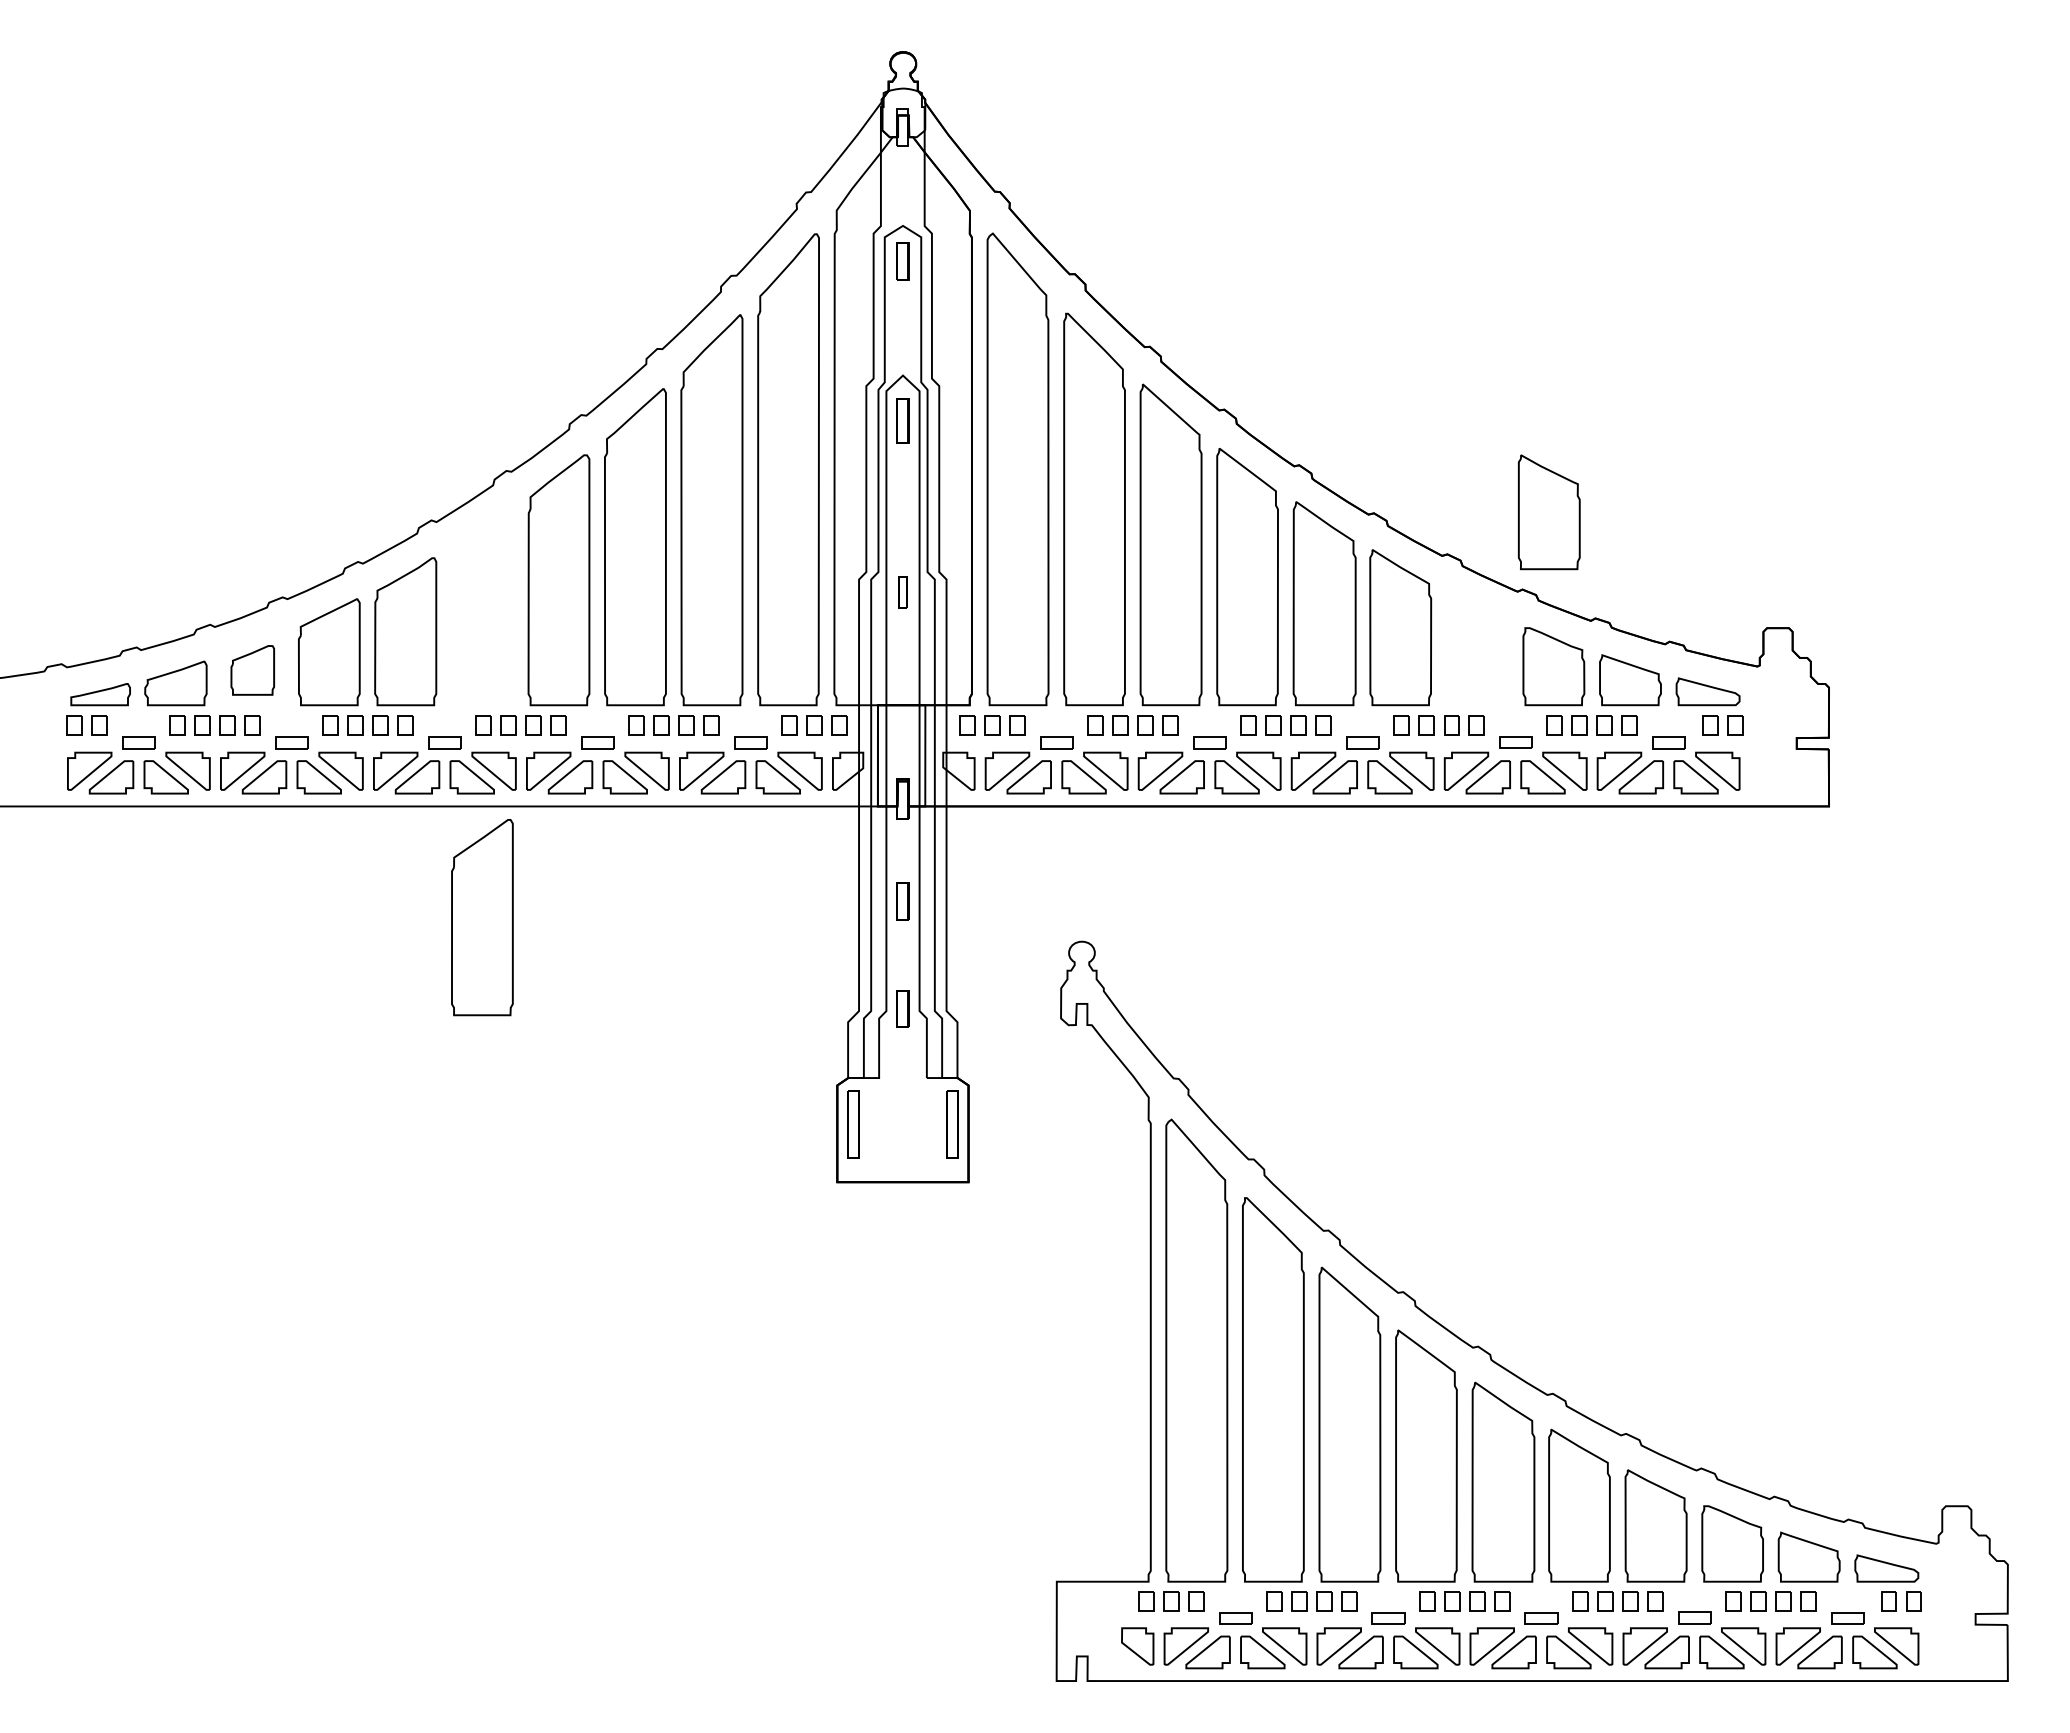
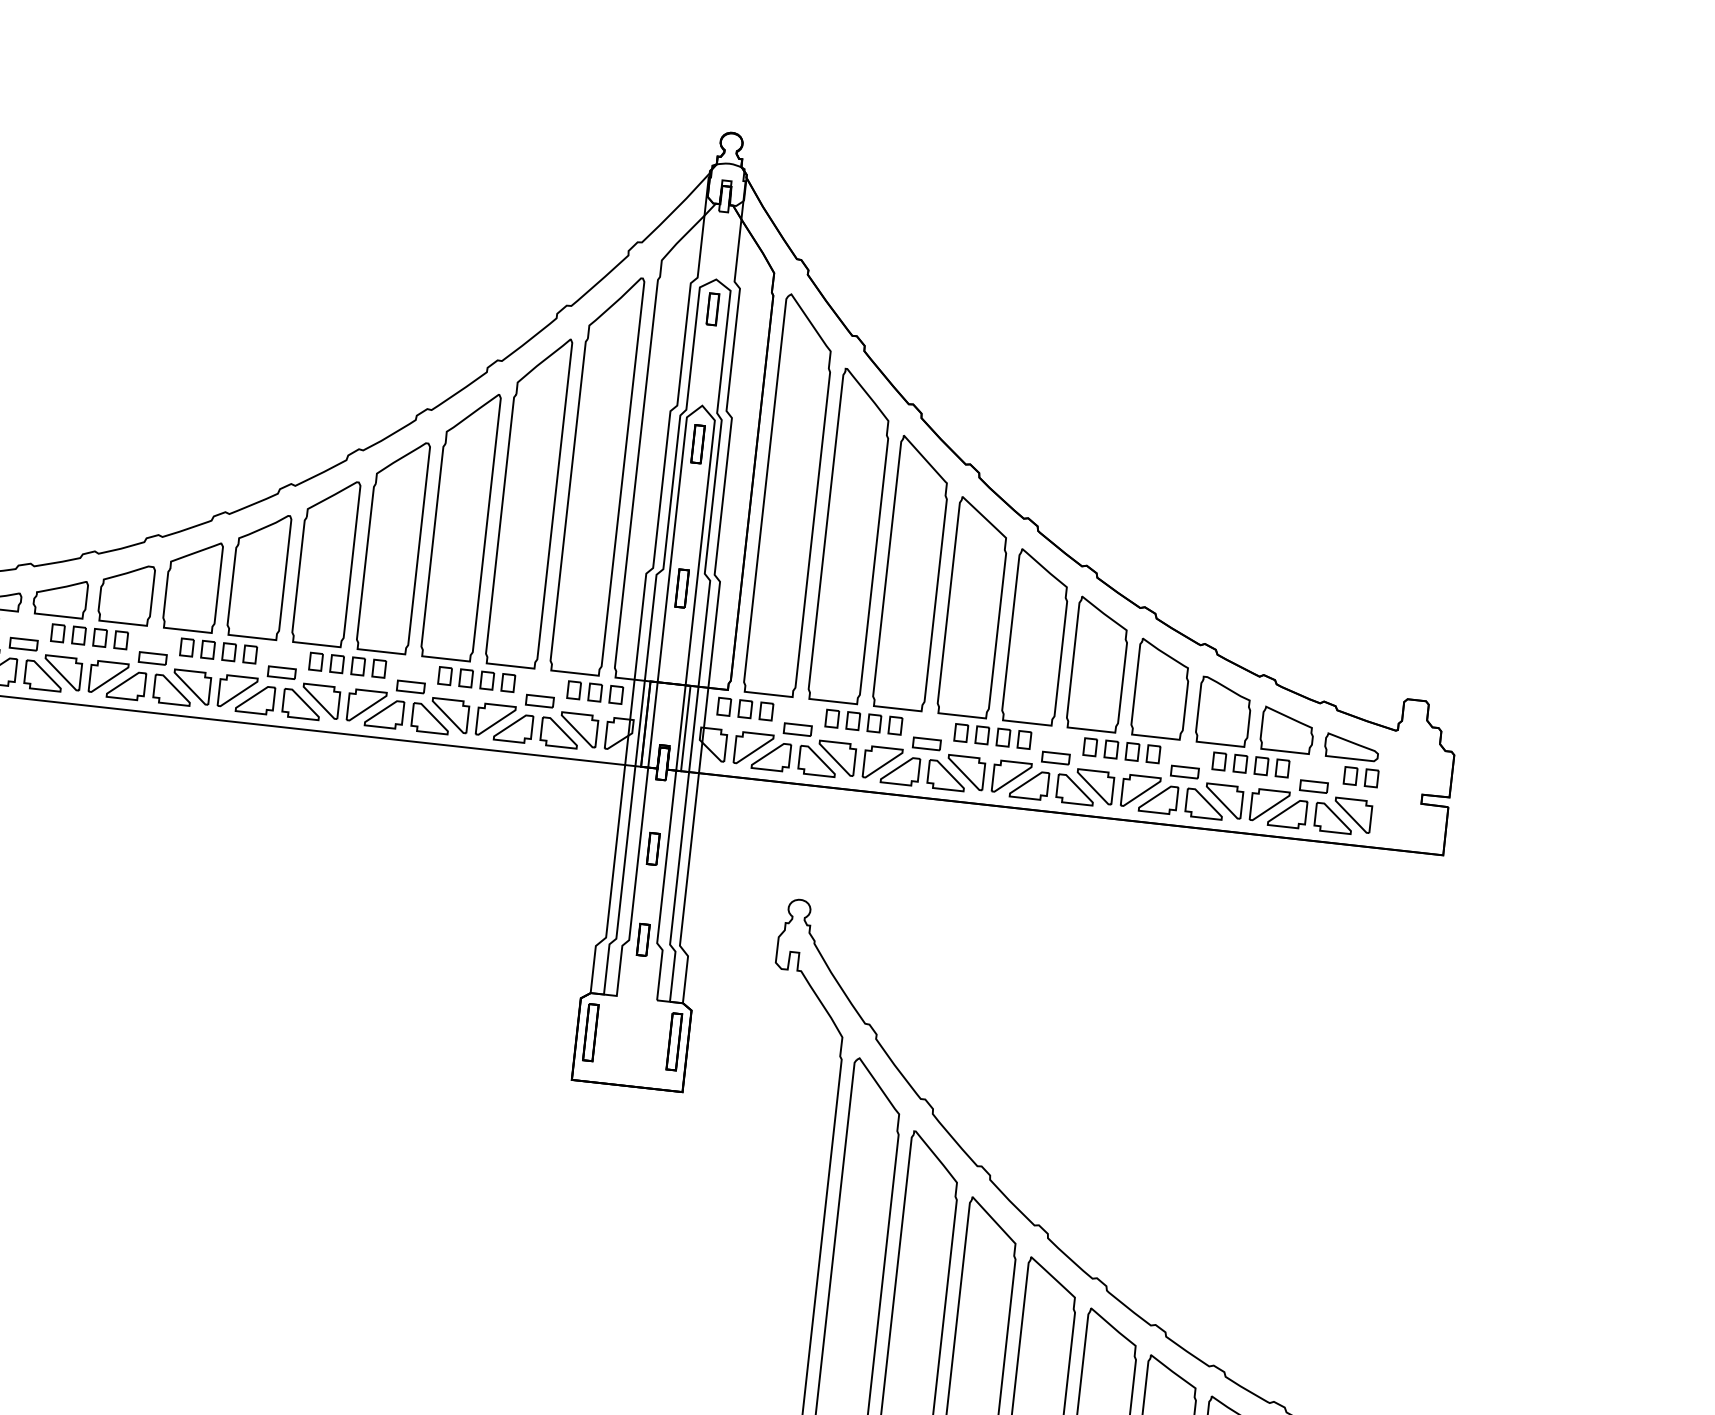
part: (1549, 512) -> (1161, 689), moved
part: (902, 592) -> (681, 588), size x1.43
part: (252, 670) -> (126, 593), size x1.43
part: (482, 917) -> (326, 562), moved

